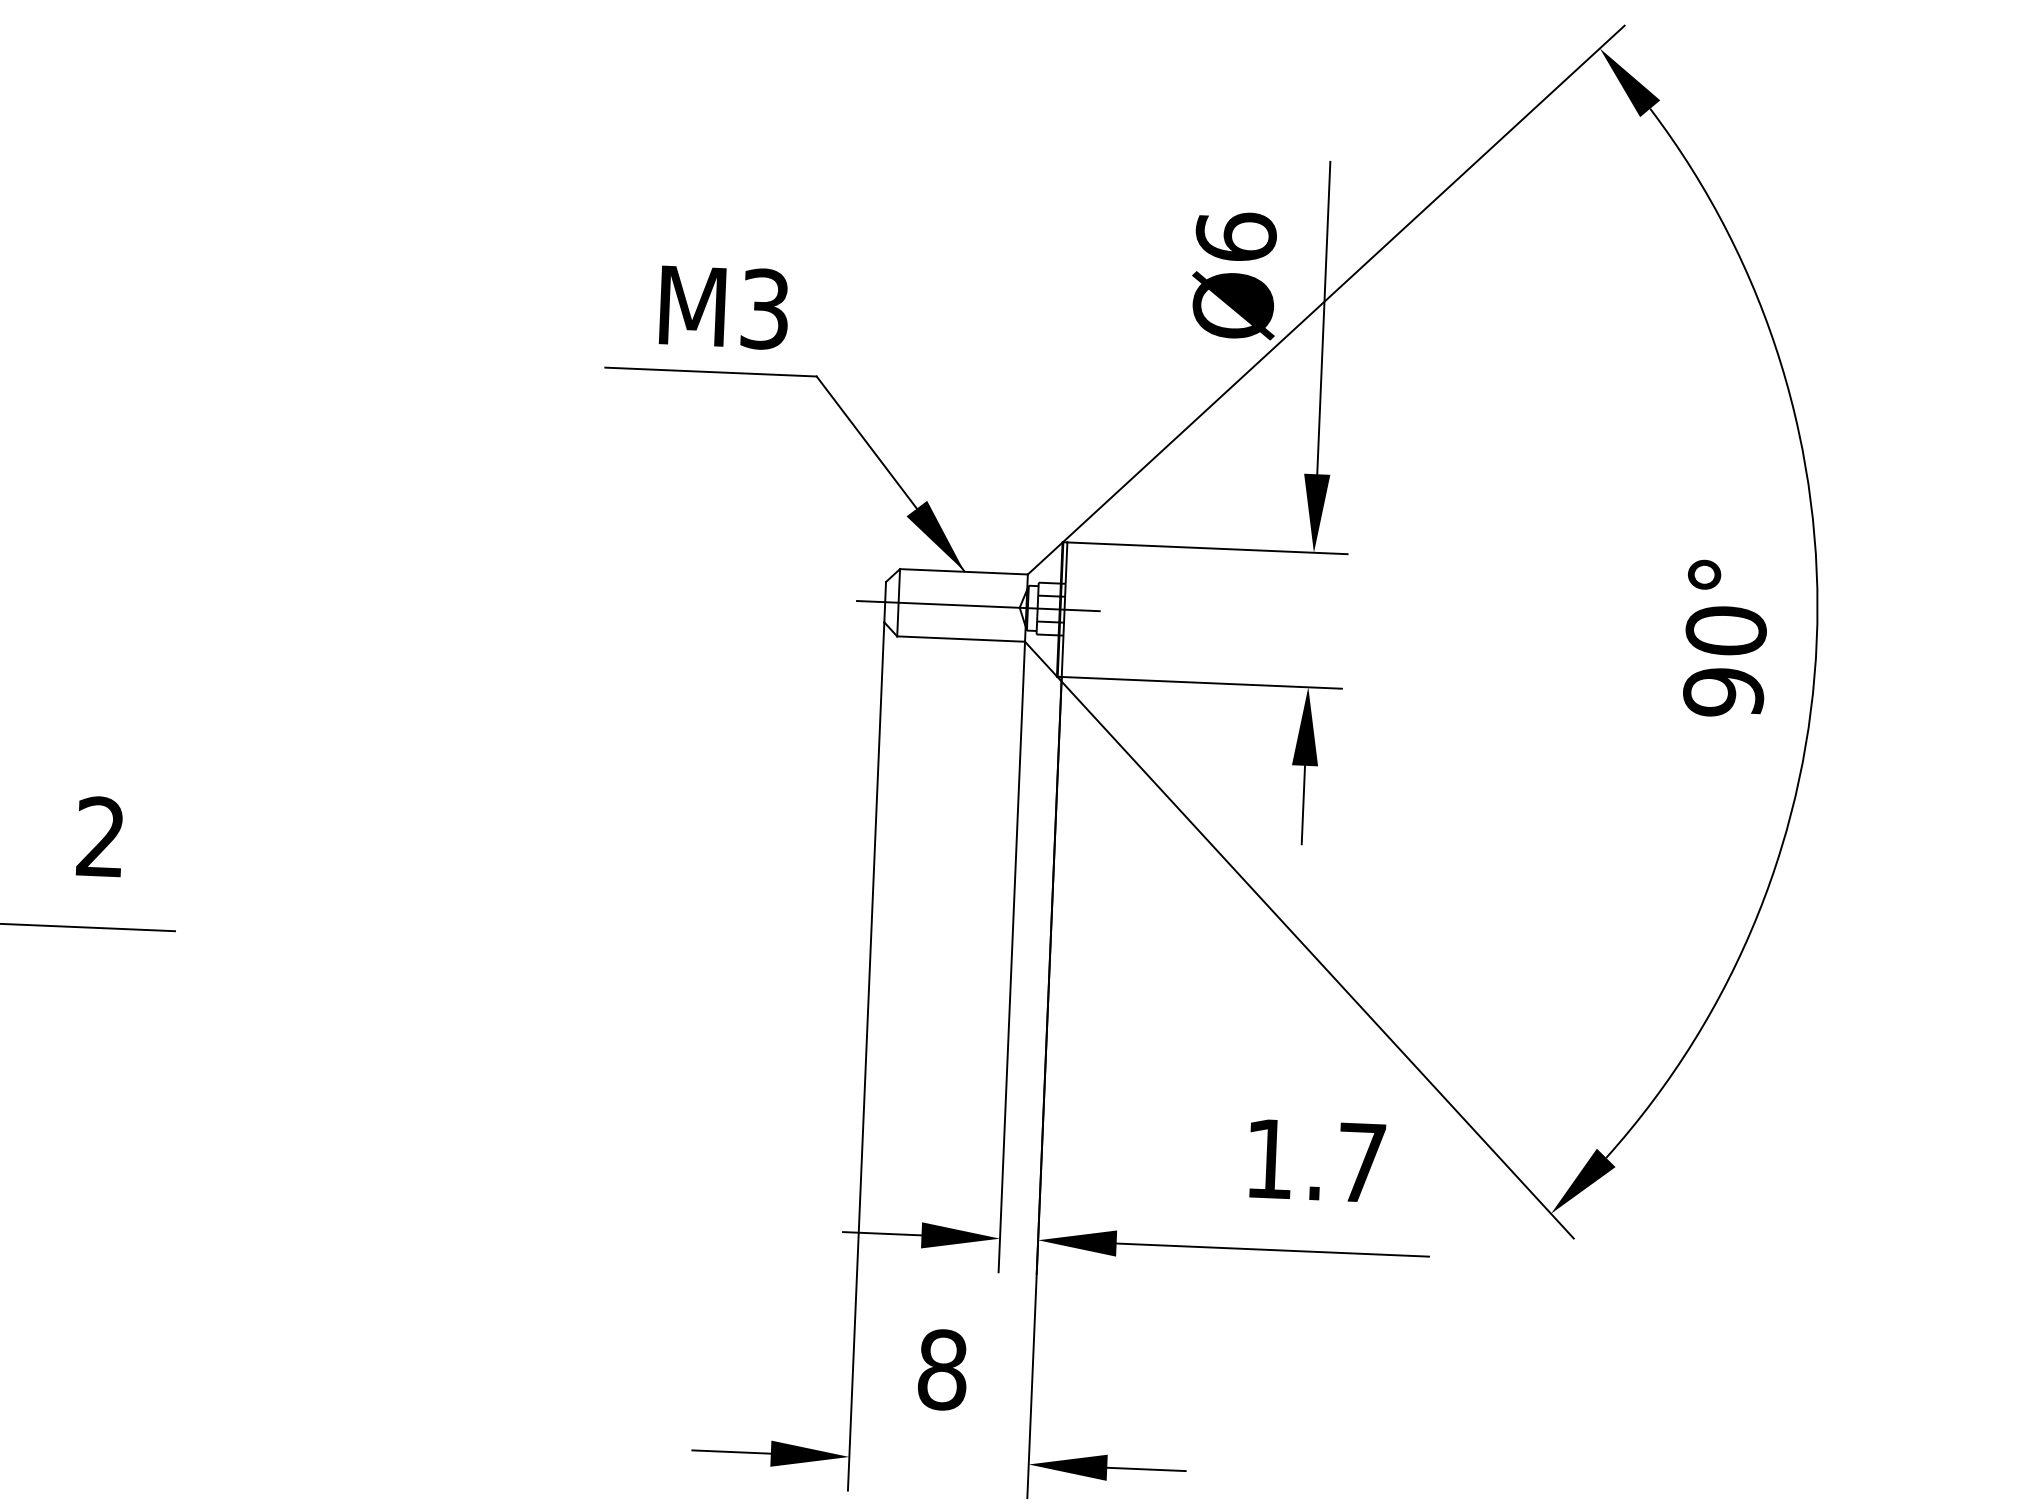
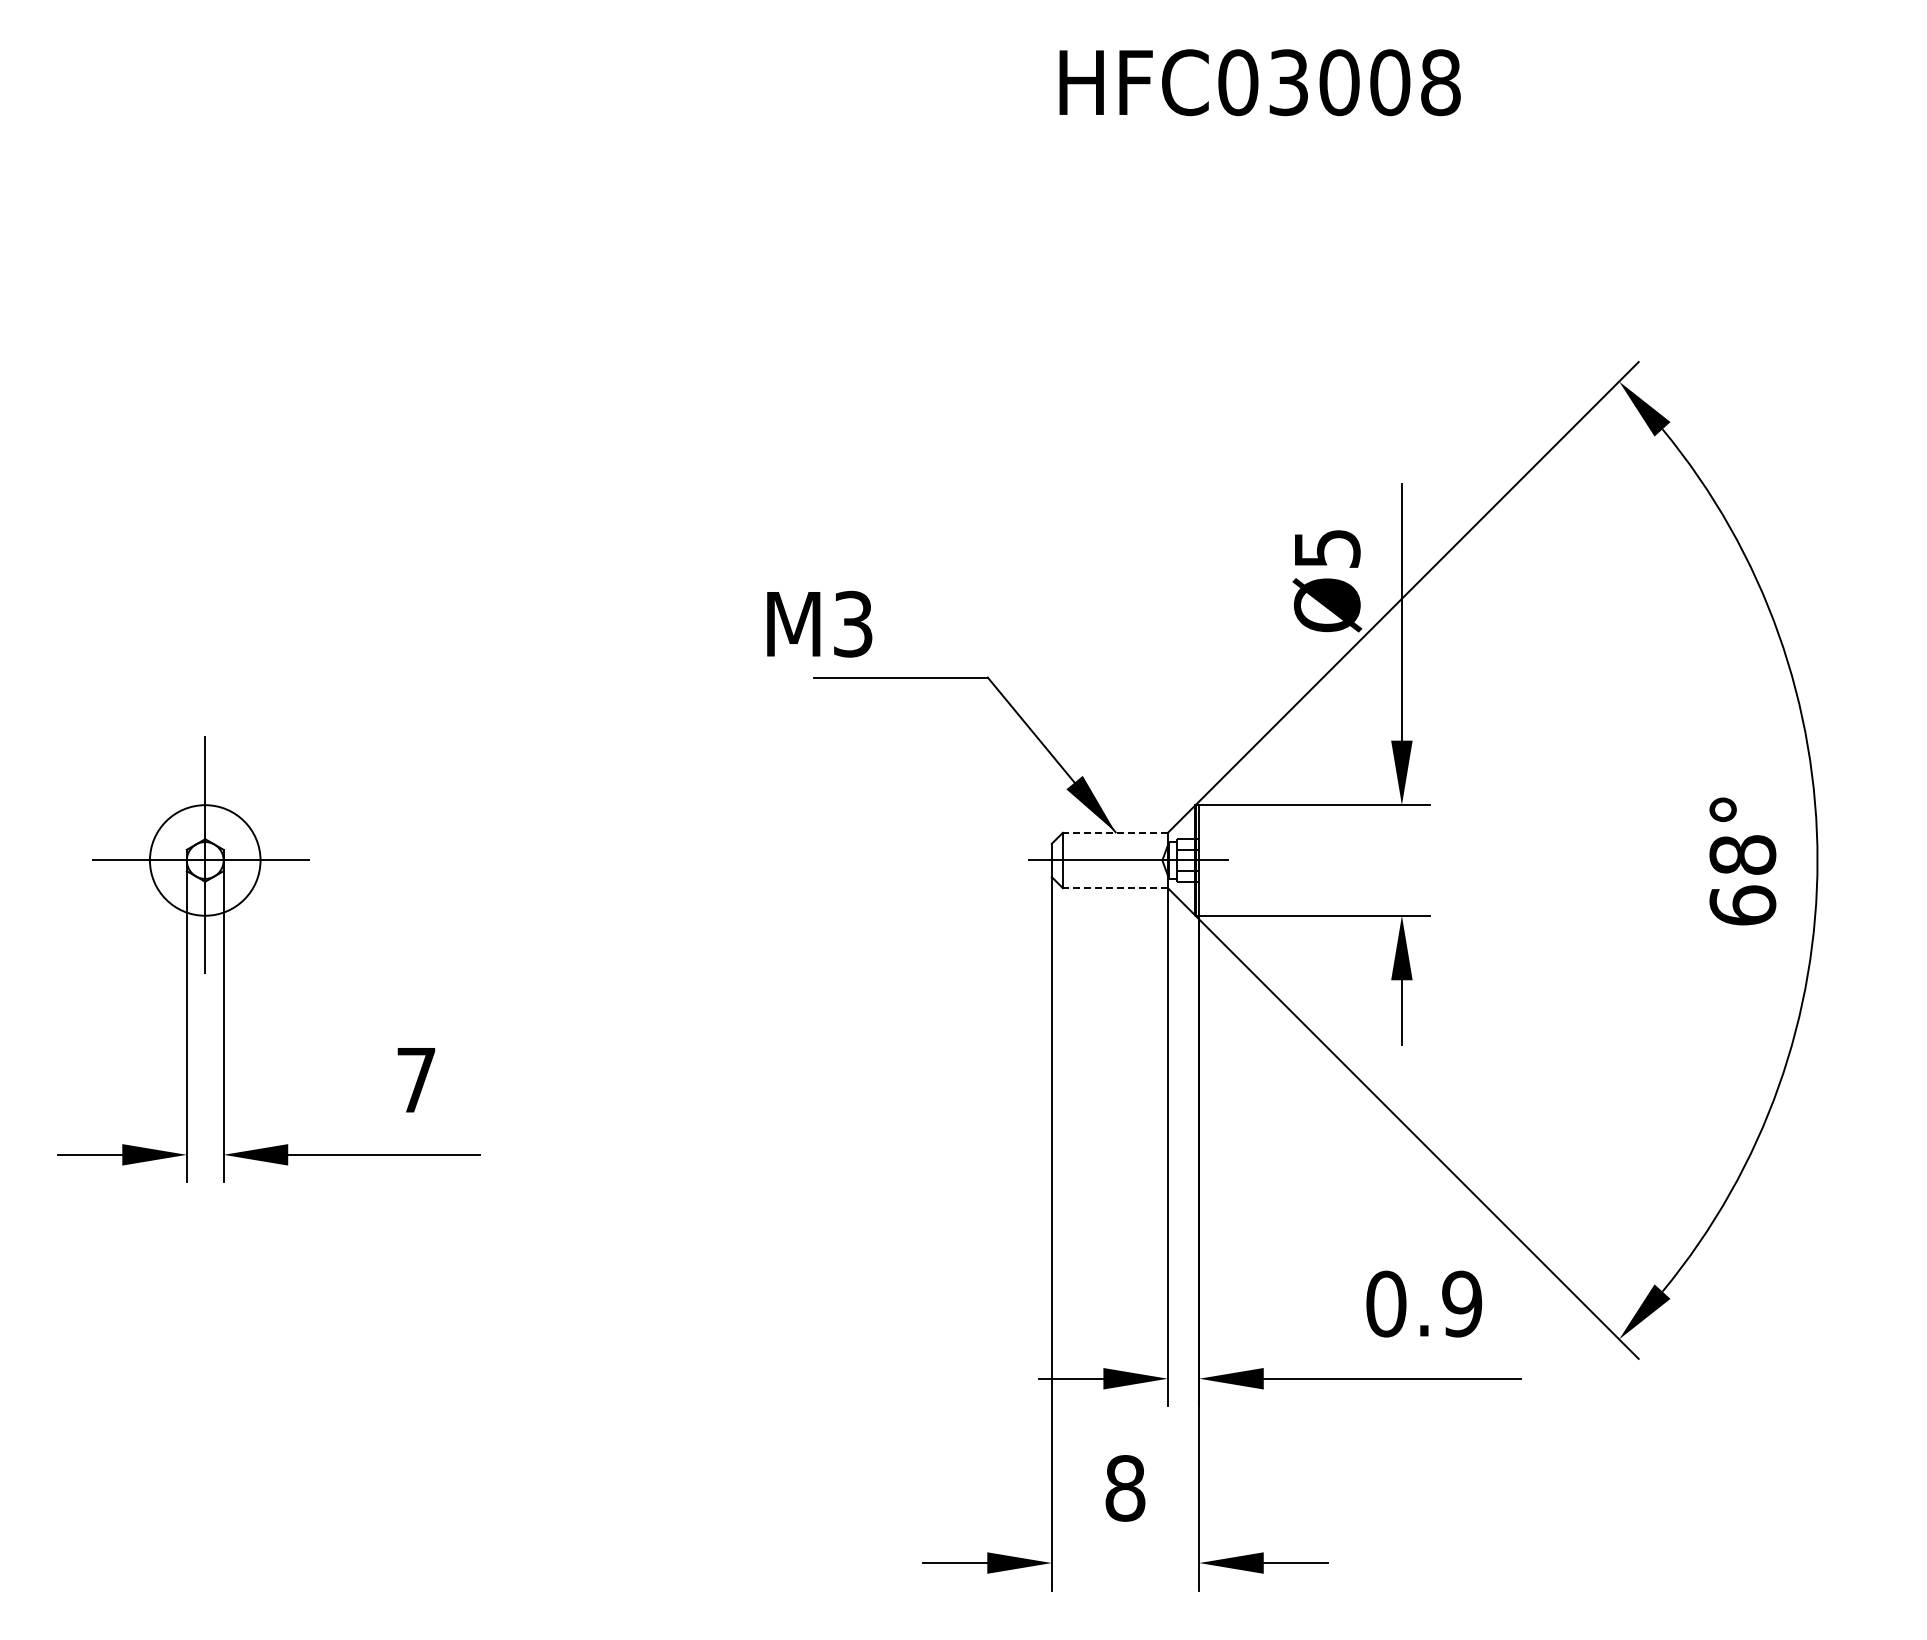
text: (1235, 236) -> (1326, 548), Ø6 -> Ø5
text: (724, 306) -> (819, 623), moved
line: (964, 571) -> (1115, 832), solid -> dashed
line: (961, 639) -> (1115, 888), solid -> dashed
text: (1724, 661) -> (1742, 880), 90° -> 68°
text: (101, 836) -> (416, 1079), 2 -> 7
text: (1316, 1160) -> (1424, 1303), 1.7 -> 0.9

